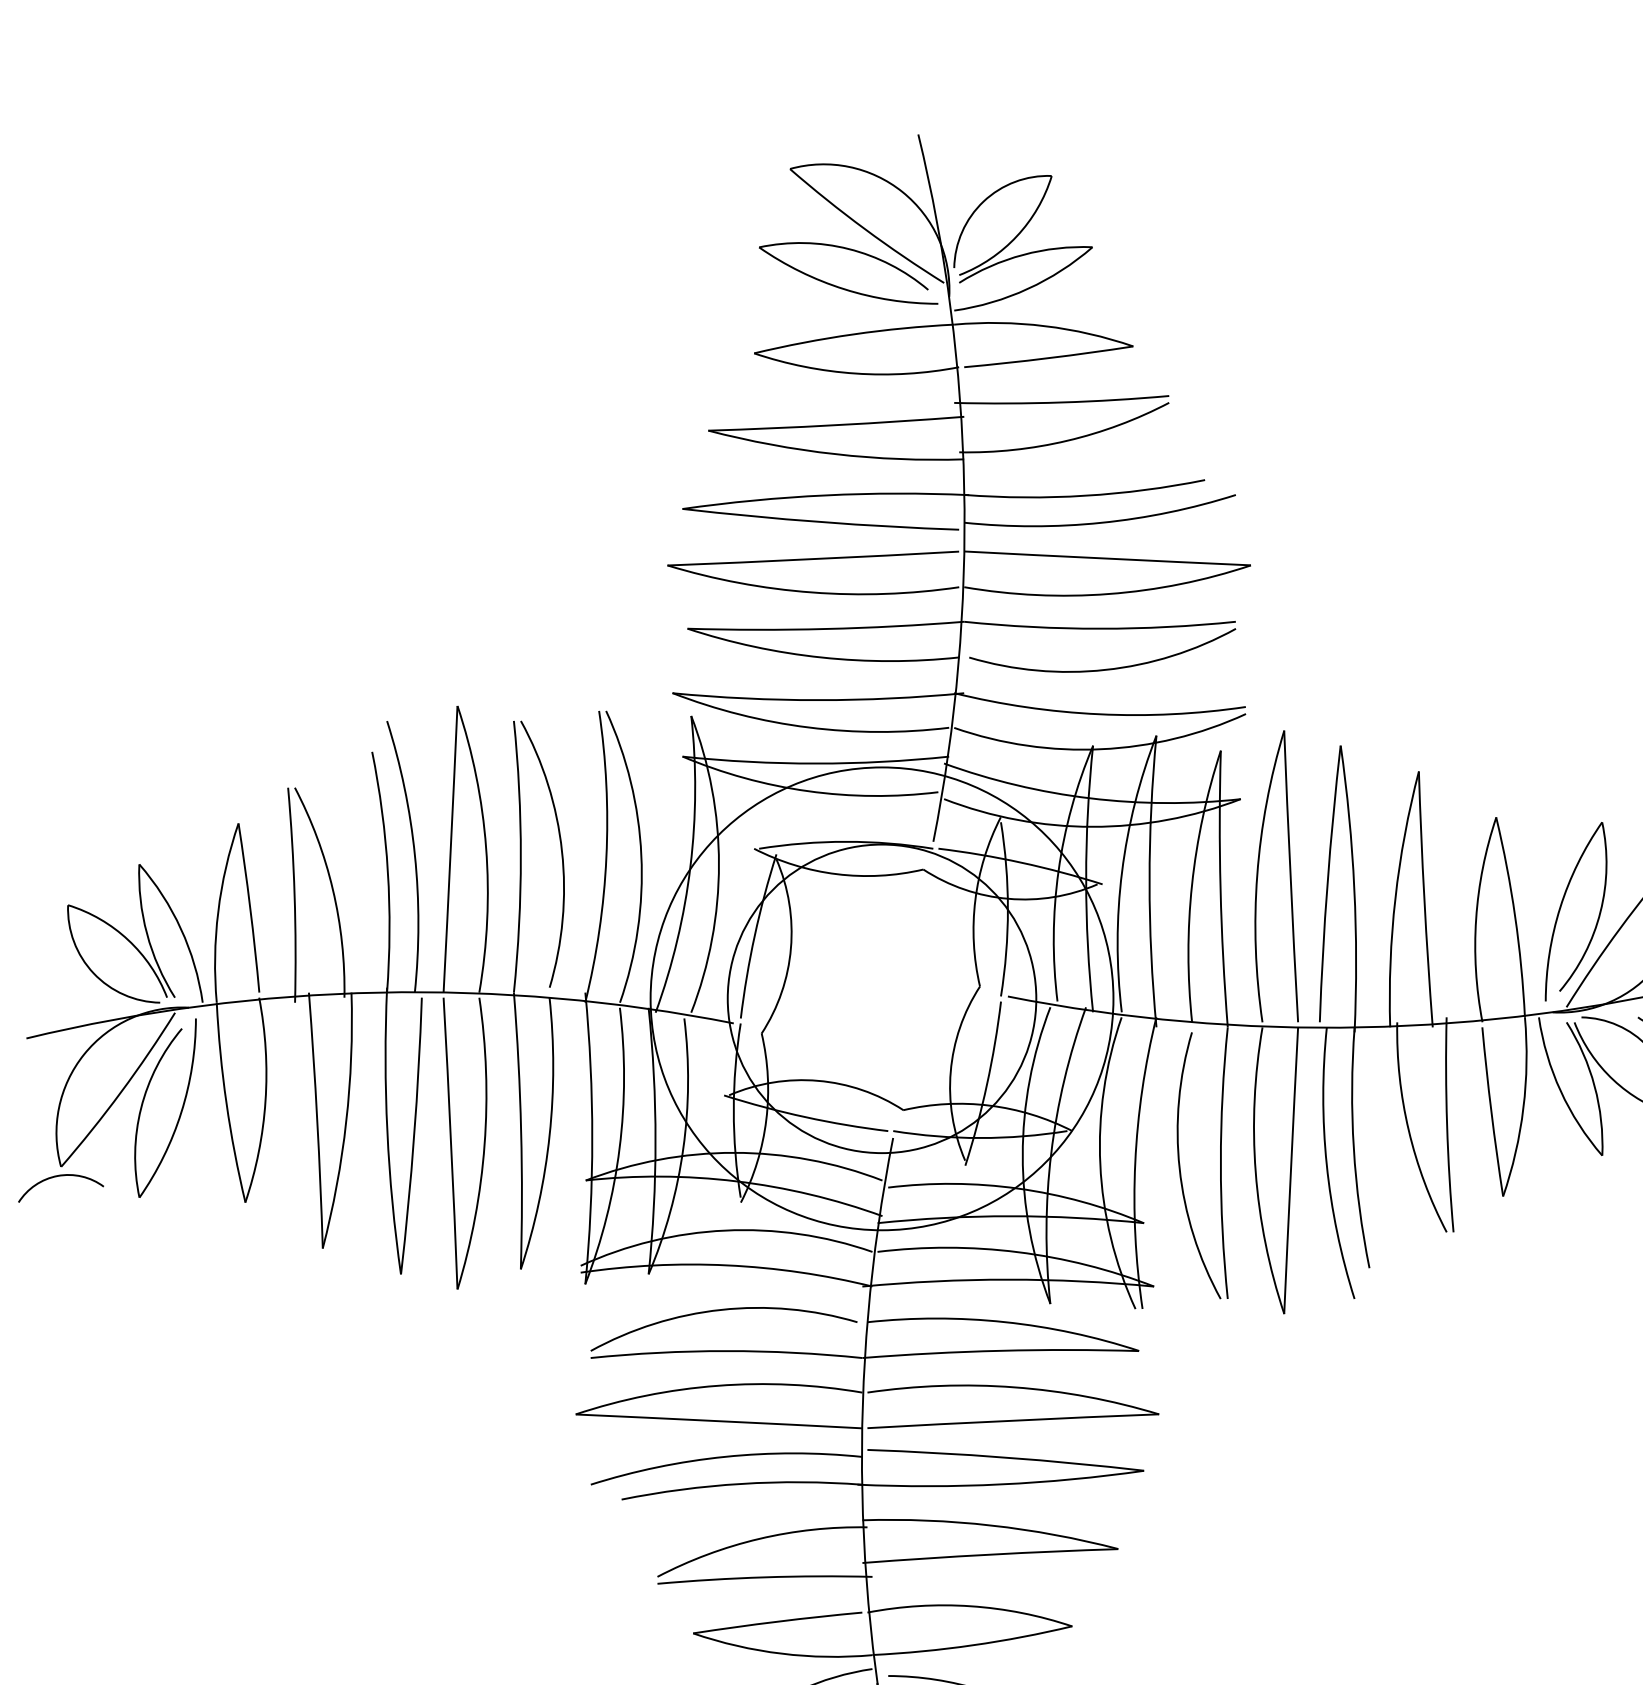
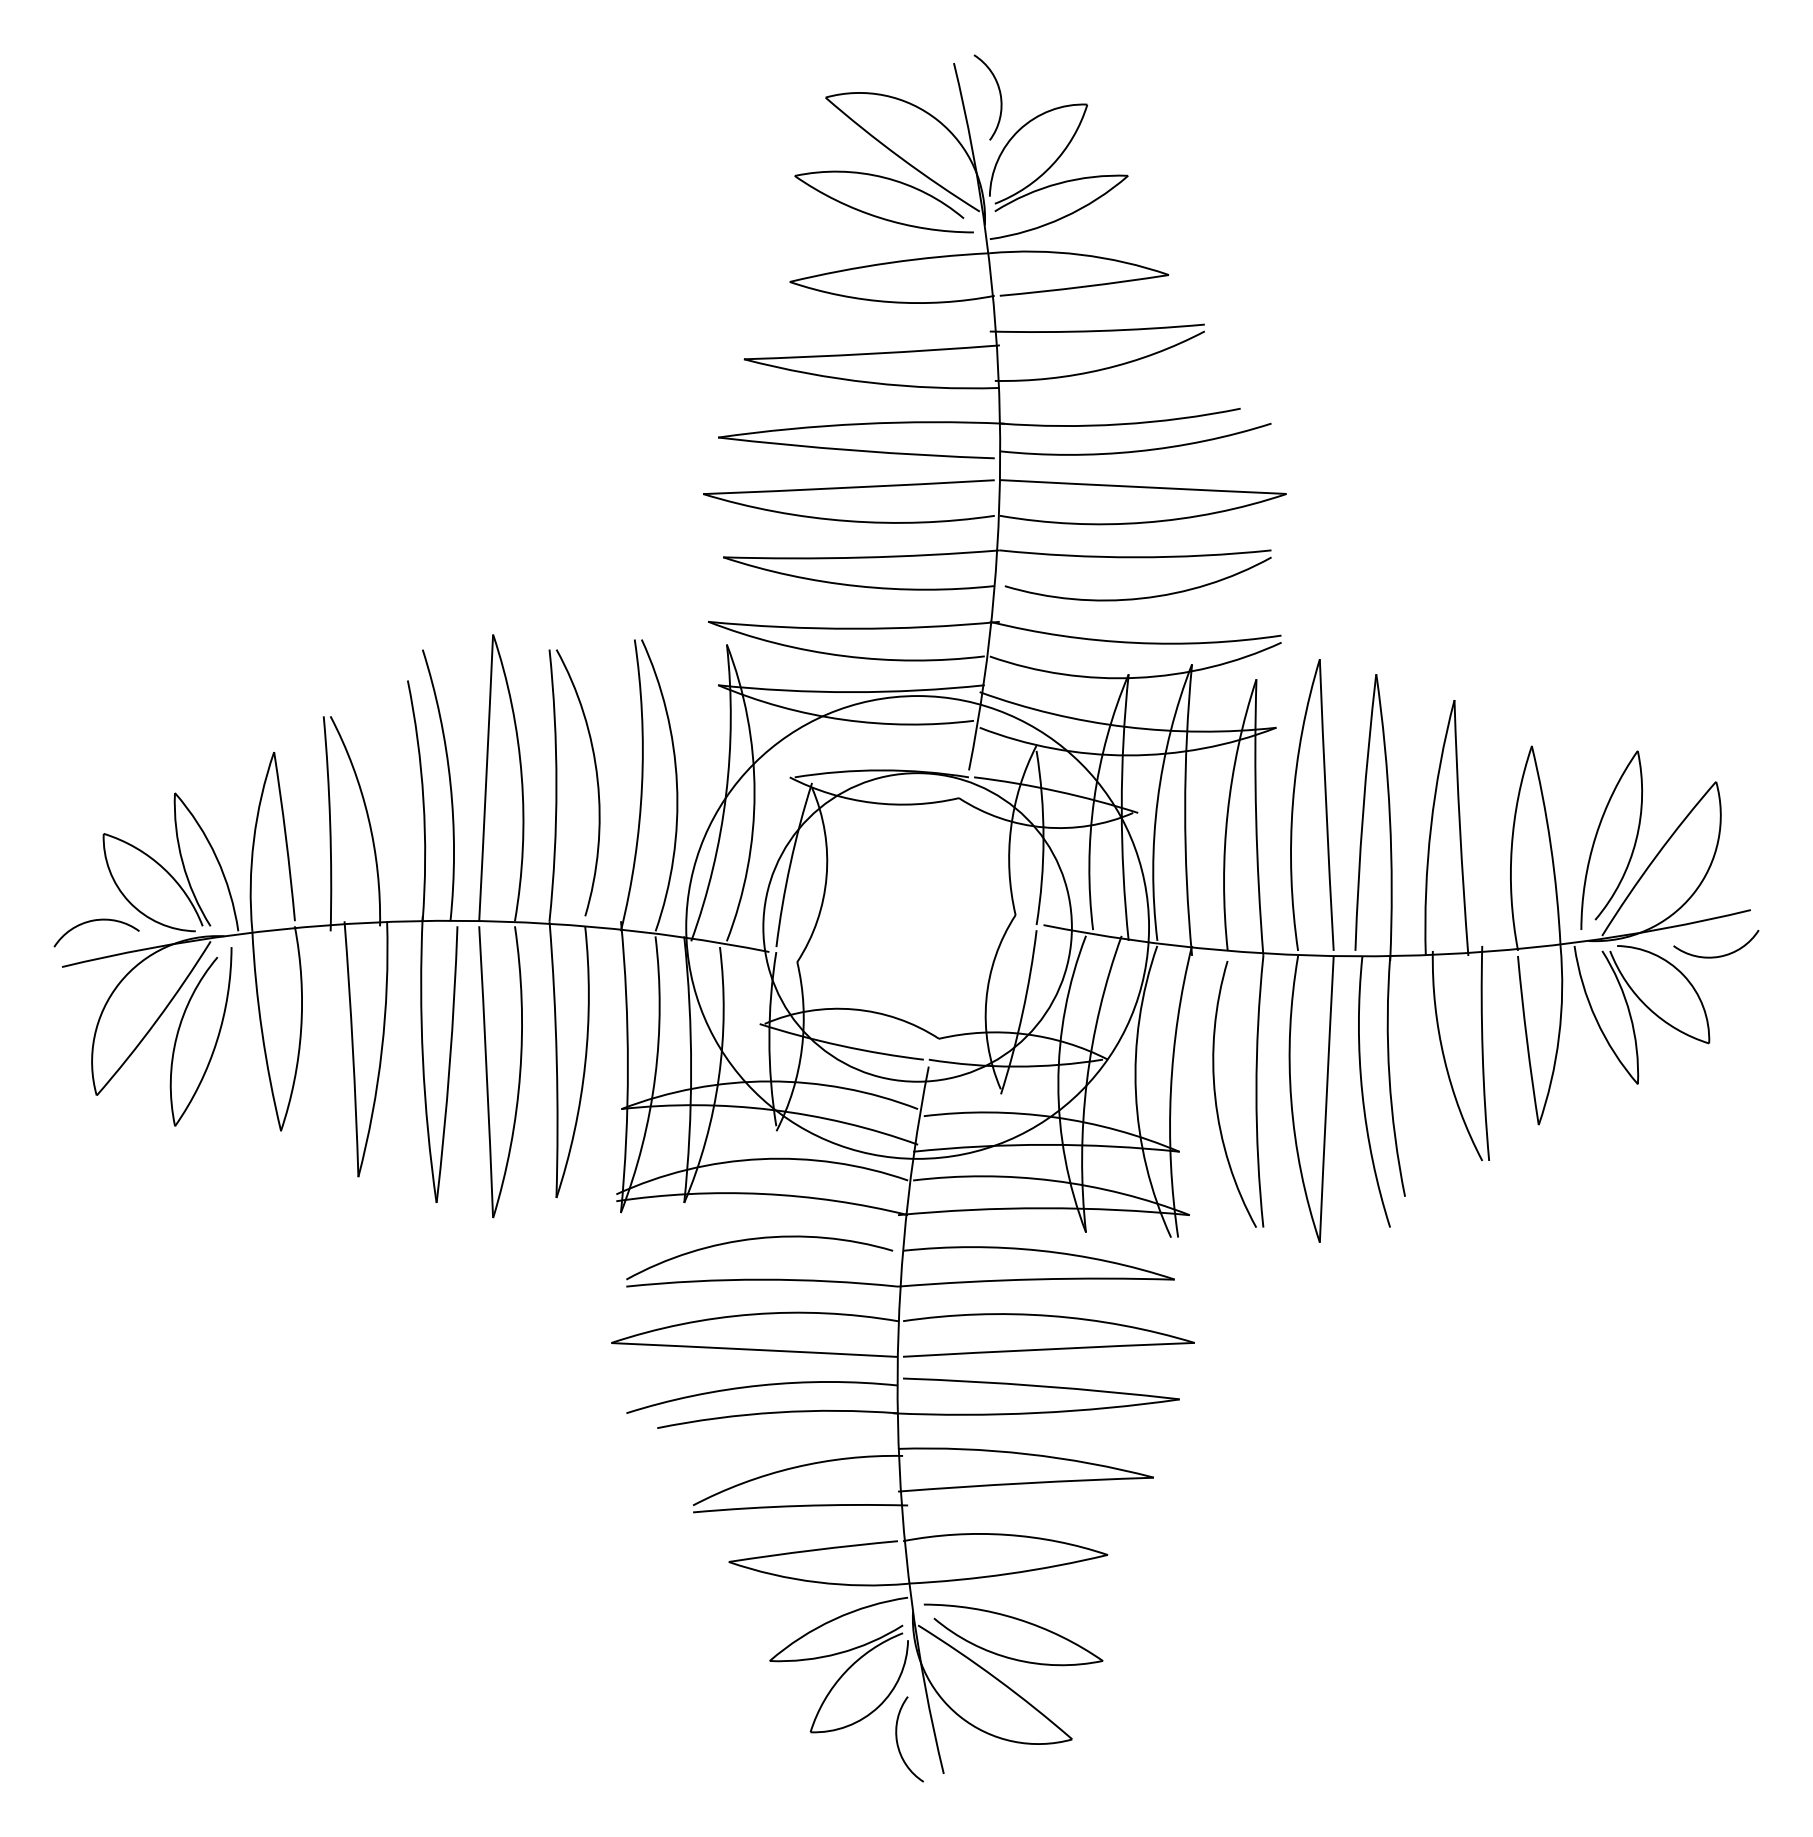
arc: (963, 166) -> (999, 95), added
arc: (59, 1176) -> (95, 921), moved

